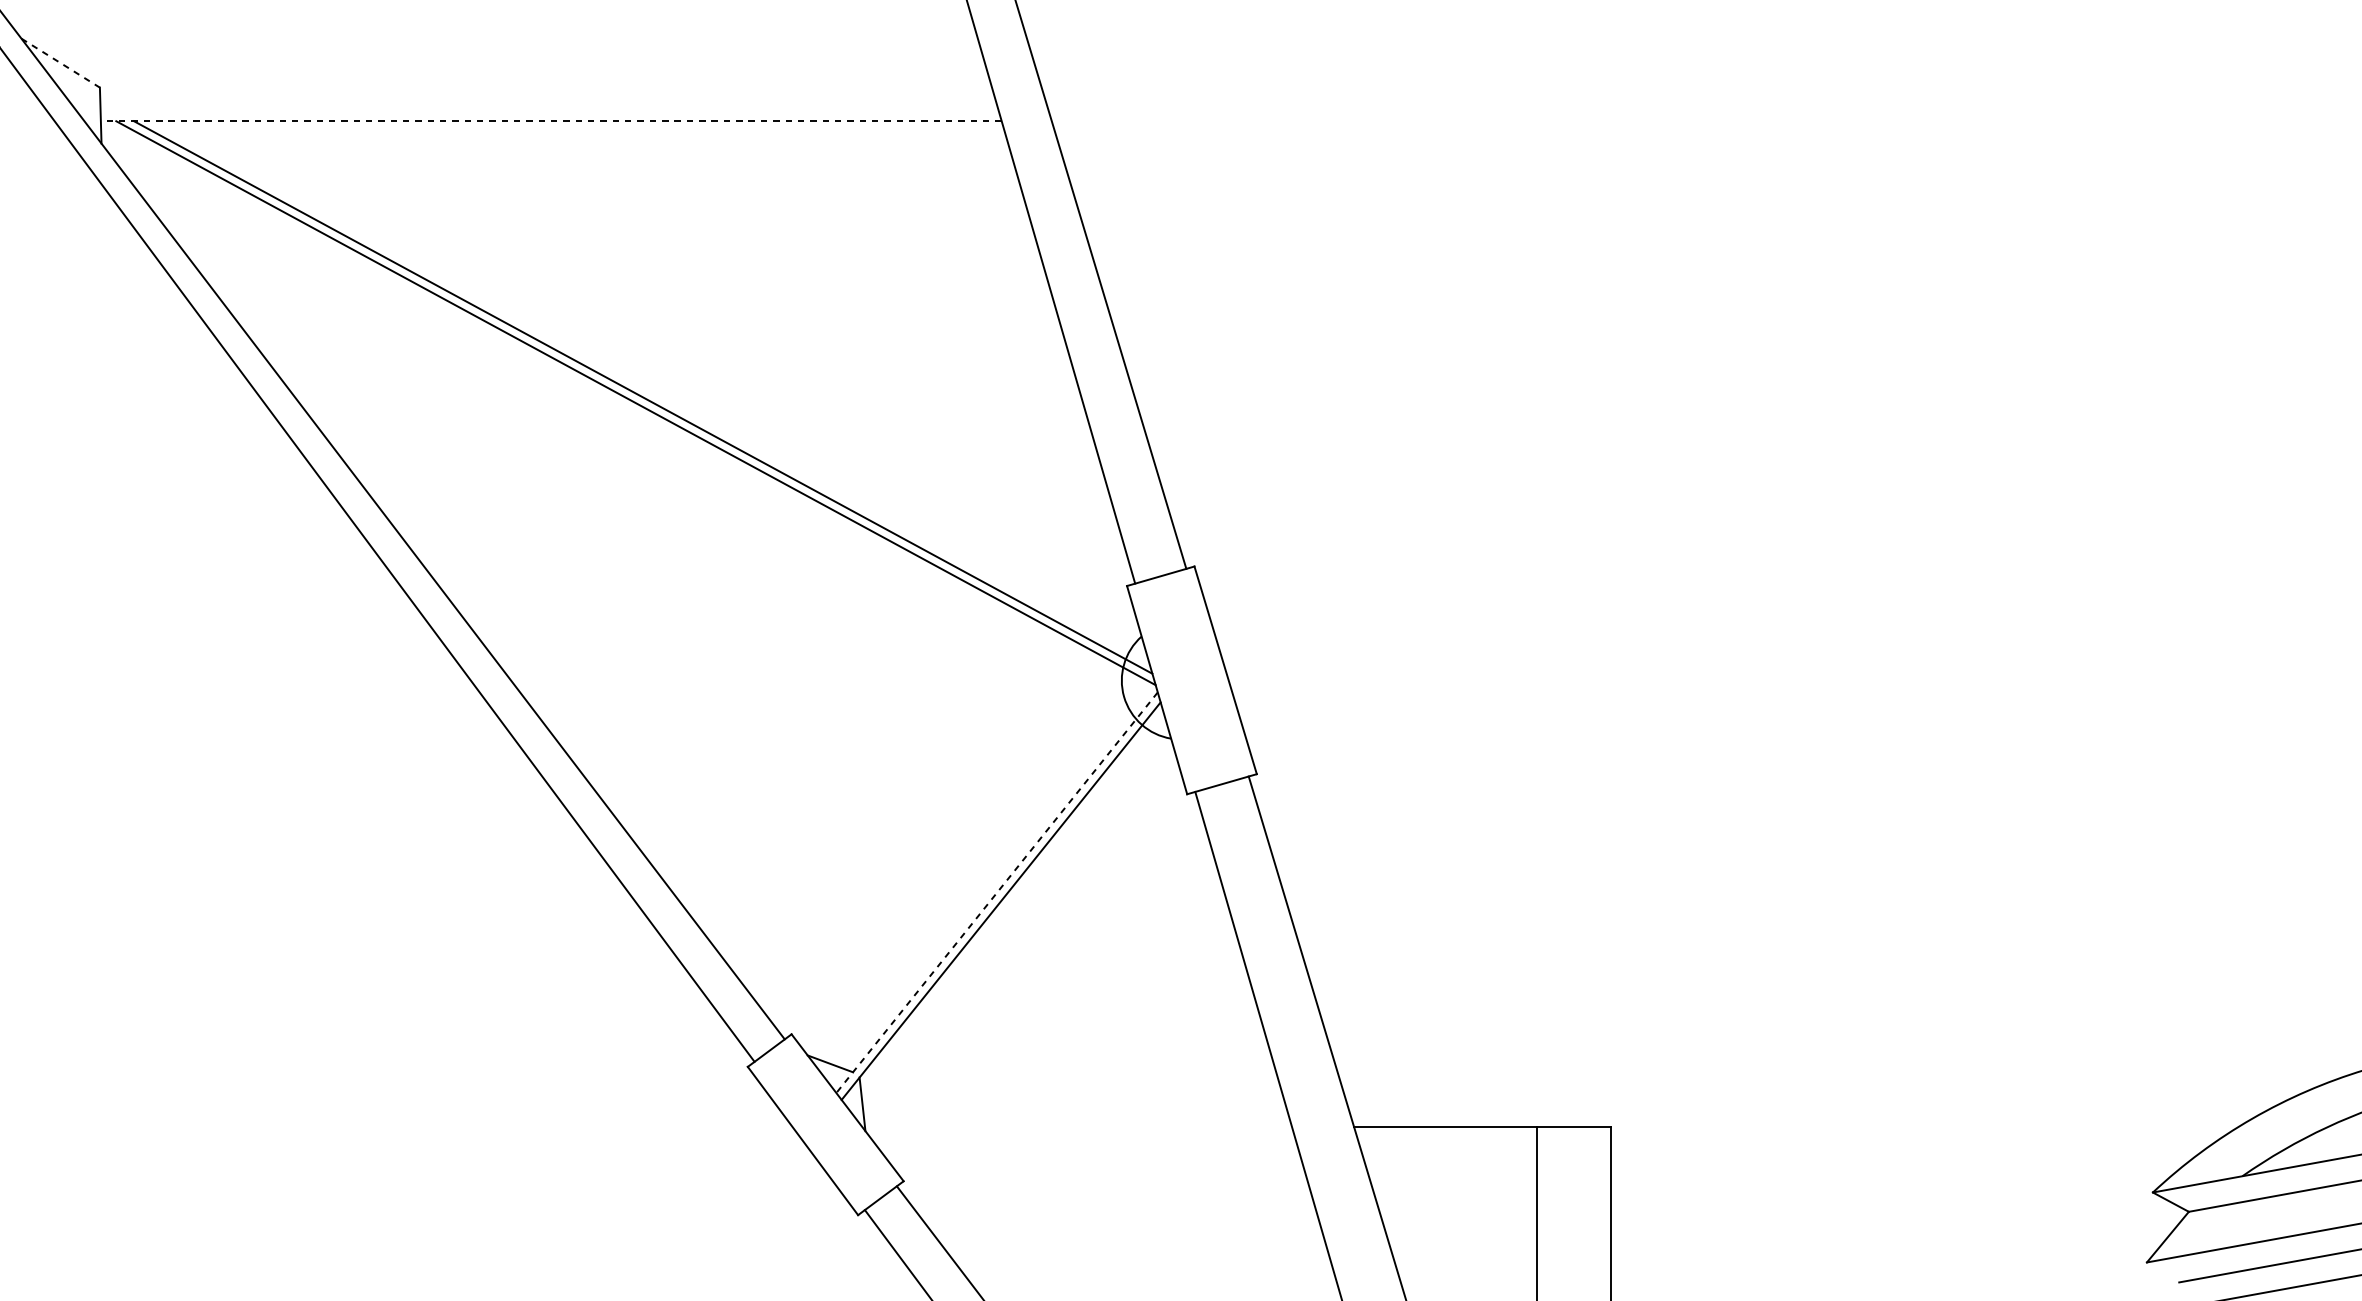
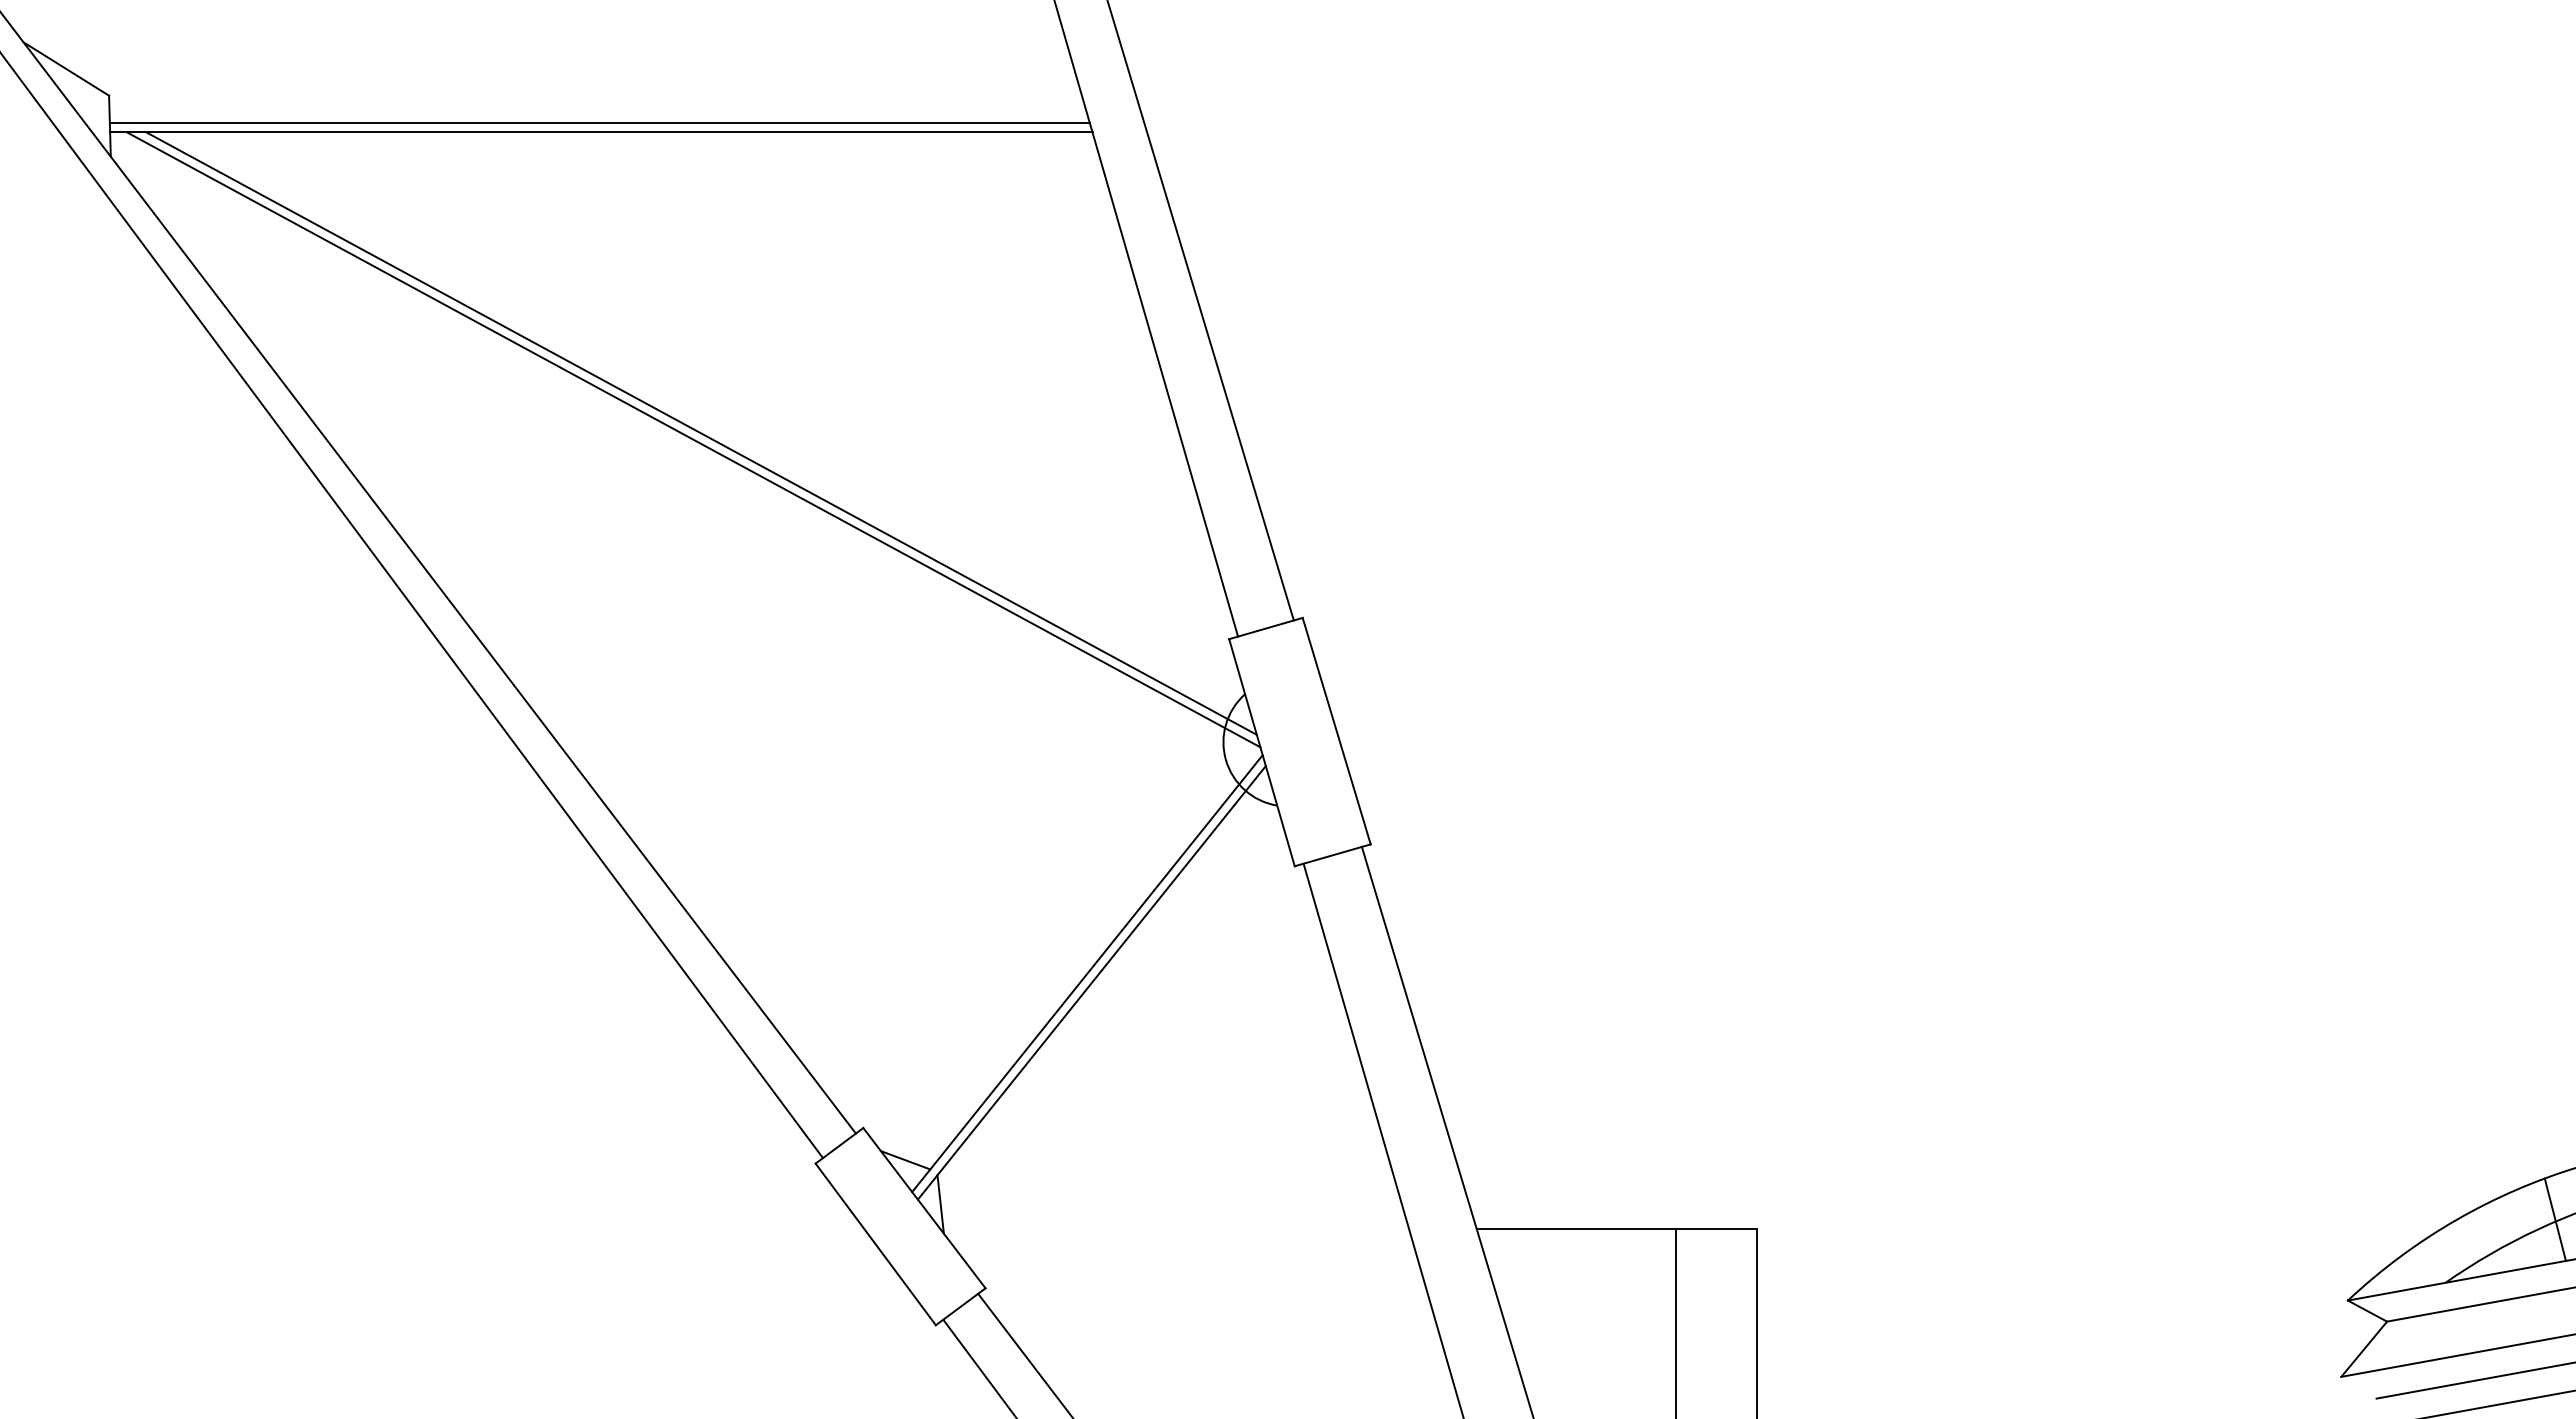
line: (60, 63) -> (66, 69), dashed -> solid
line: (549, 113) -> (599, 123), added
line: (550, 121) -> (600, 132), dashed -> solid
line: (997, 893) -> (1087, 974), dashed -> solid
line: (2342, 1118) -> (2554, 1219), added

